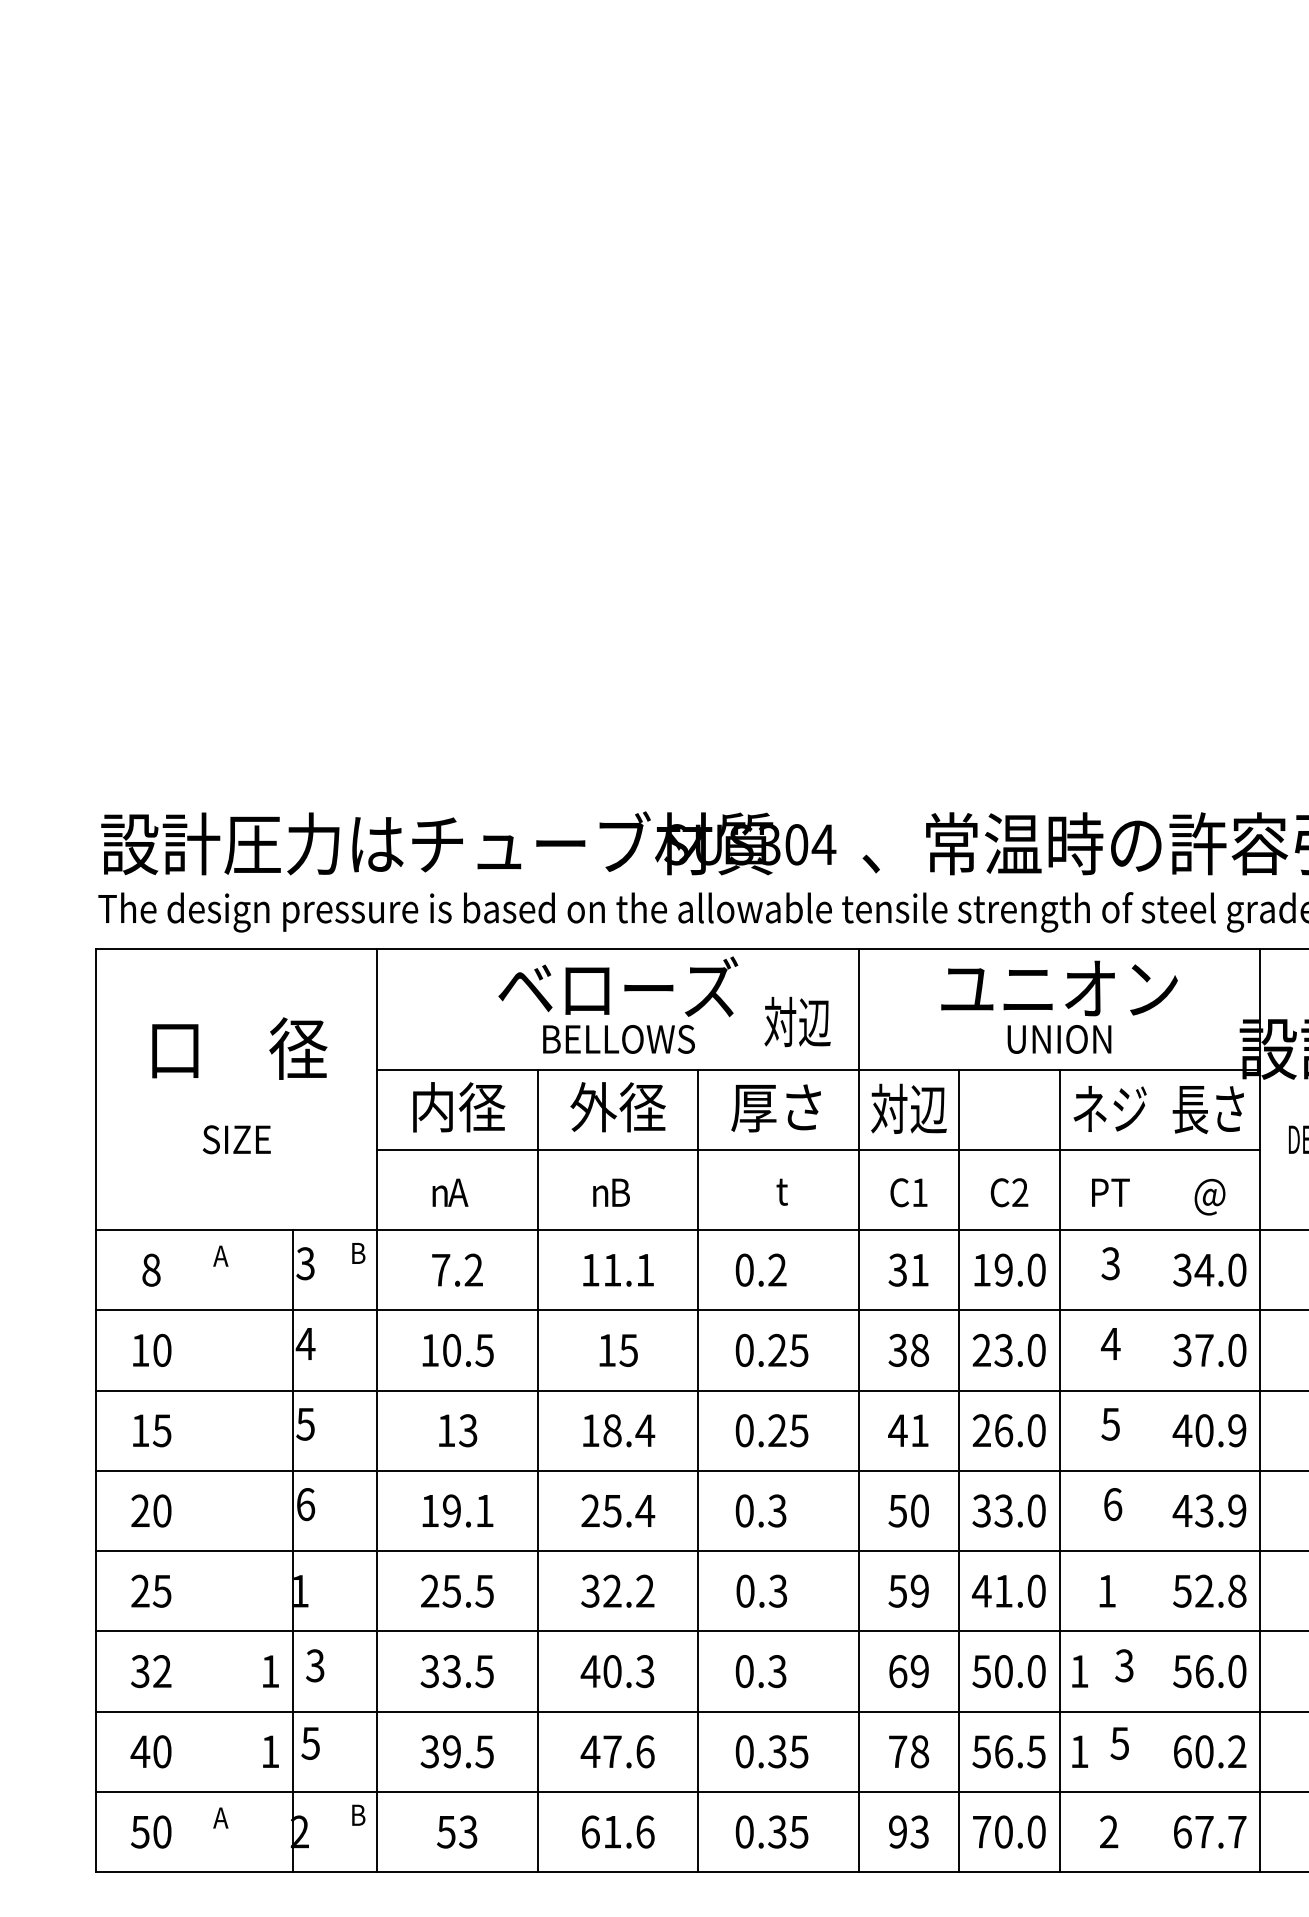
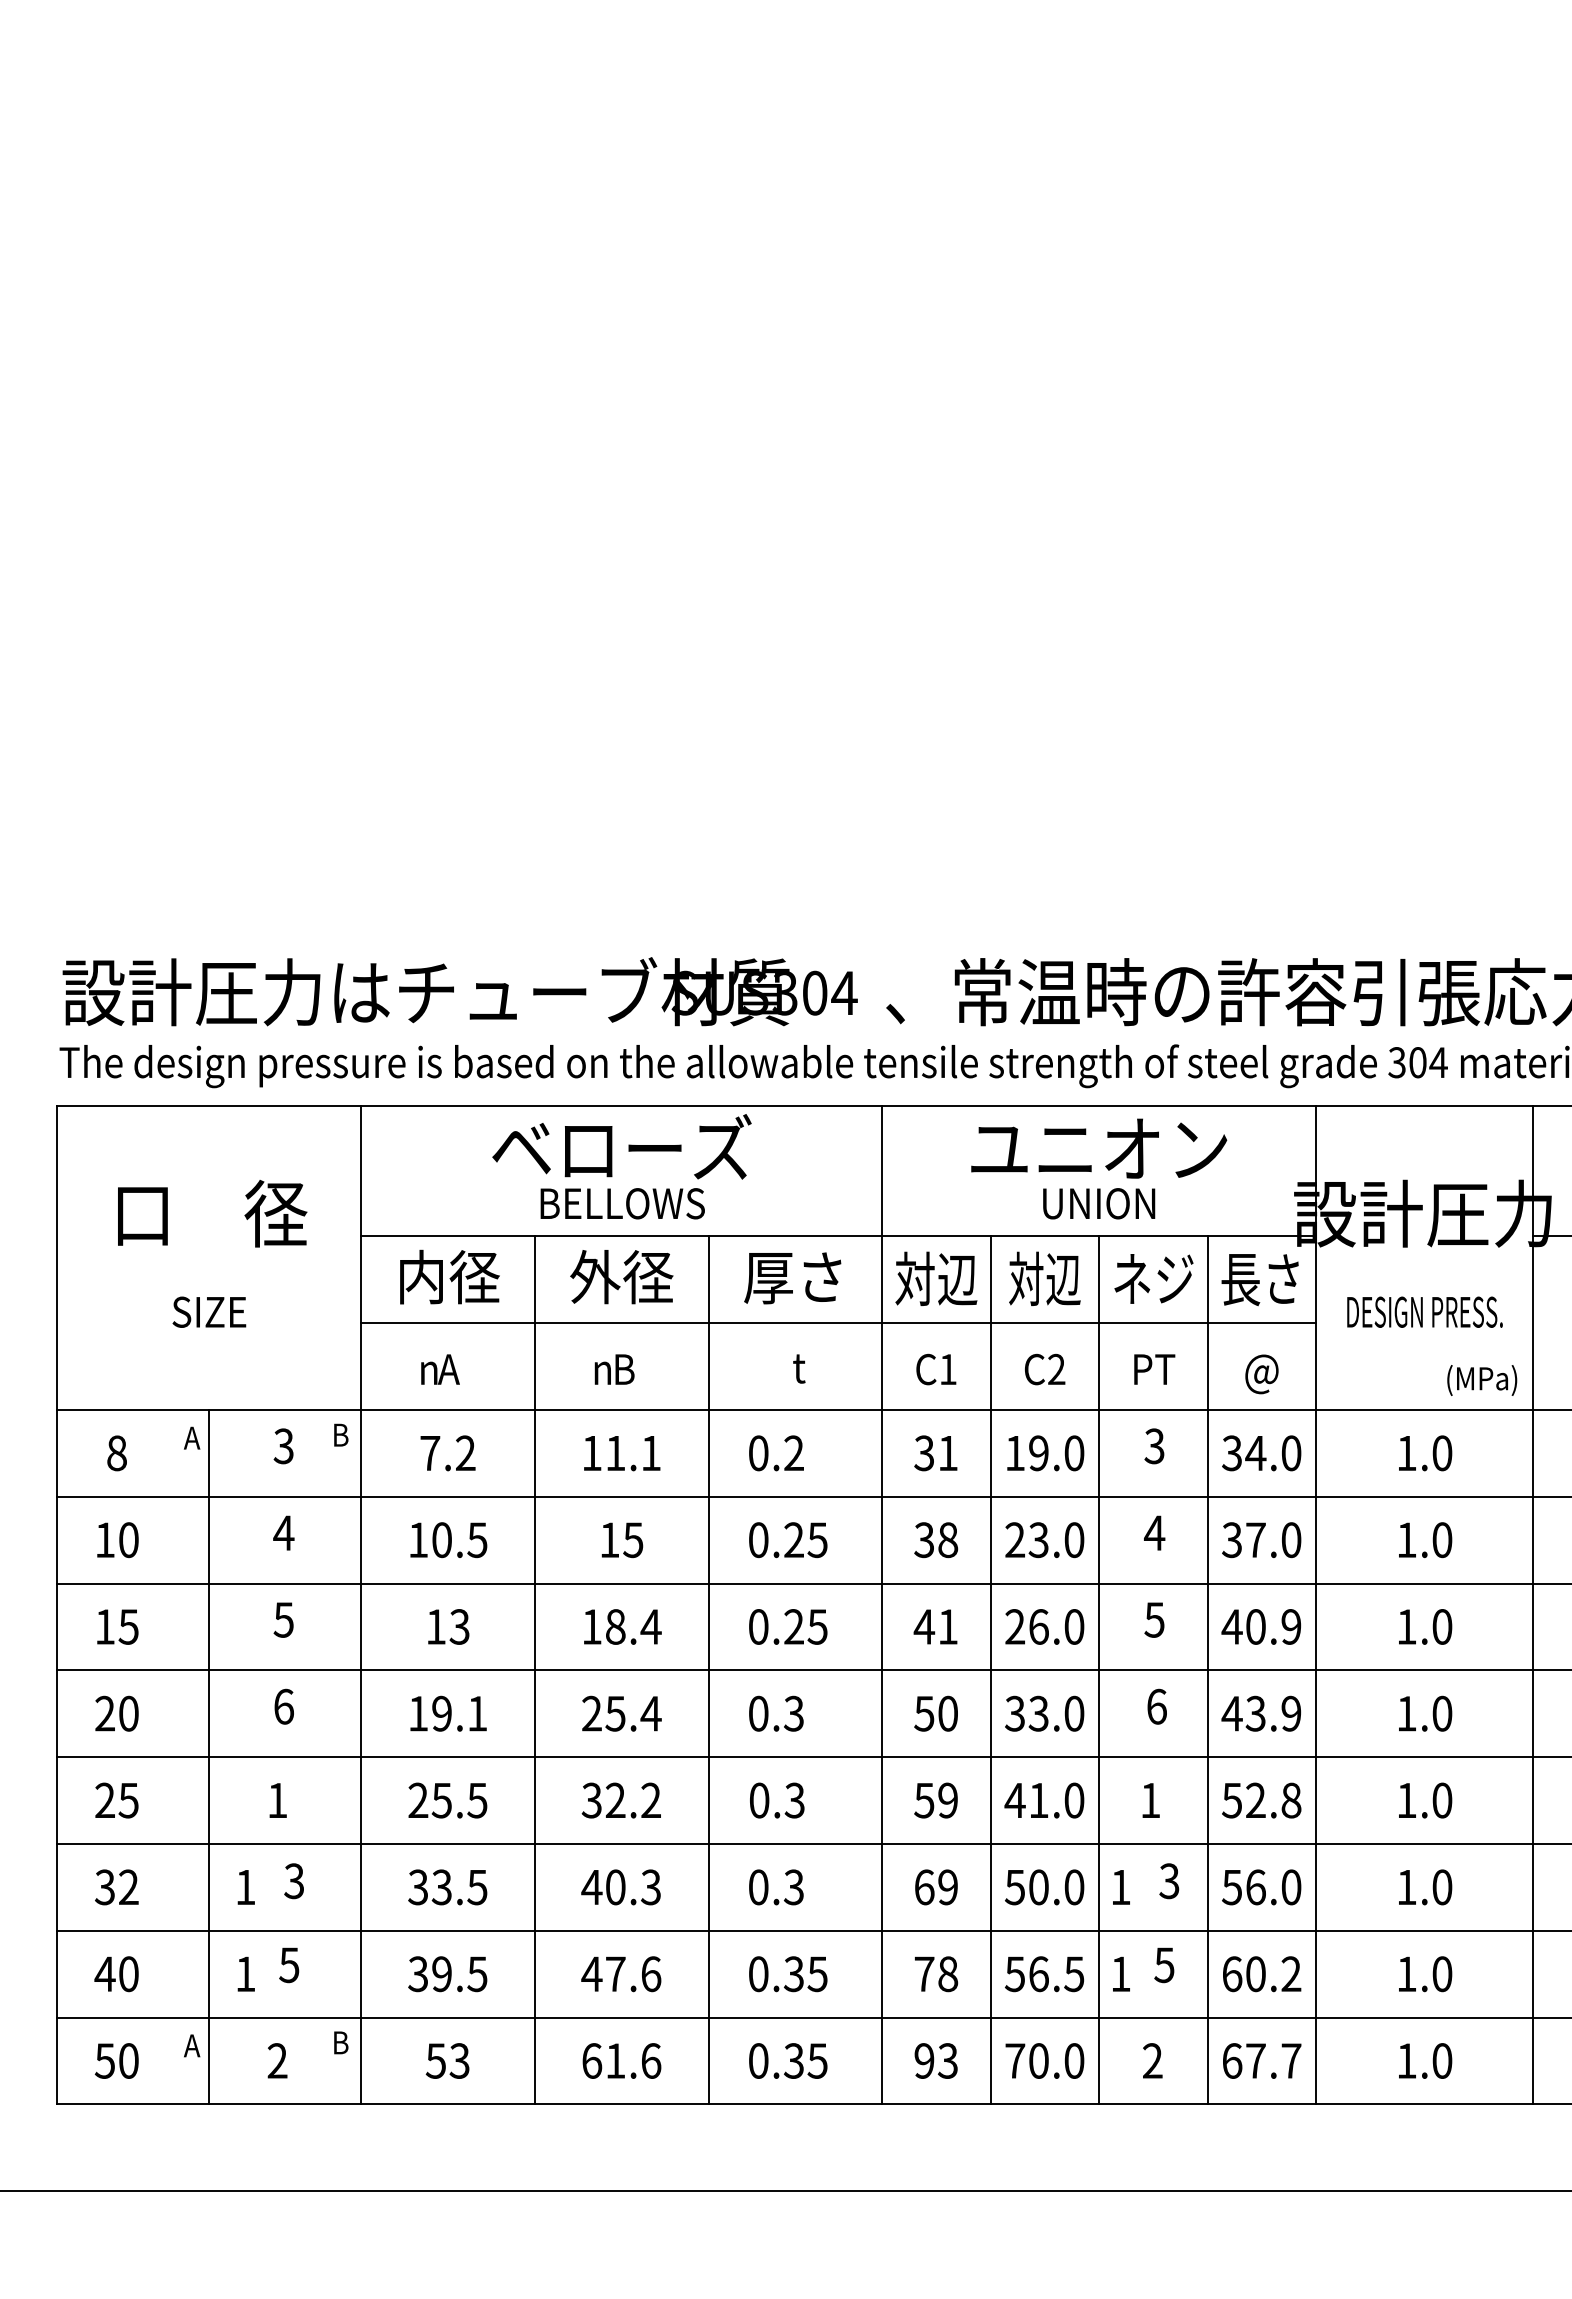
text: (797, 1021) -> (1044, 1278), moved
line: (1159, 1470) -> (1207, 1670), added
line: (293, 1550) -> (209, 1756), moved

